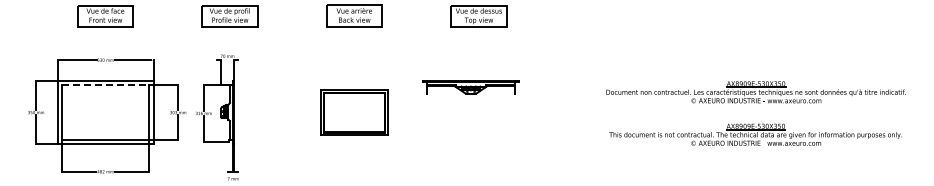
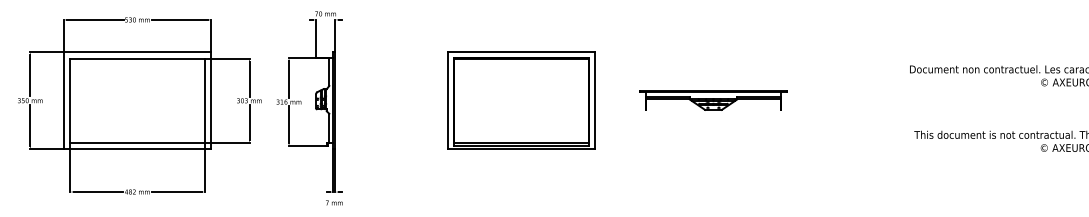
line: (105, 85) -> (137, 58), dashed -> solid
part: (470, 87) -> (712, 100), moved
part: (354, 112) -> (521, 100), size x1.43

